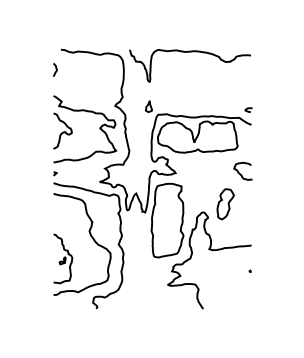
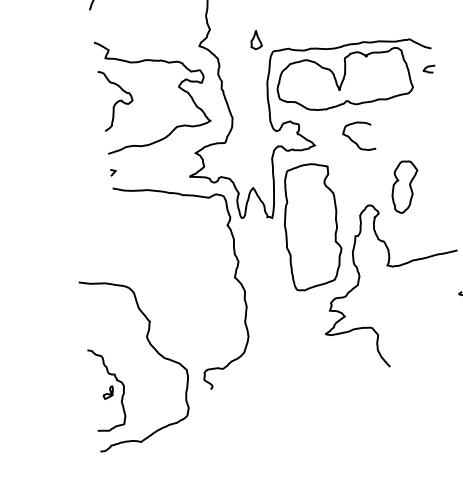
curve: (248, 109) -> (428, 68), moved
curve: (239, 172) -> (352, 139), moved
part: (92, 239) -> (153, 350), moved

